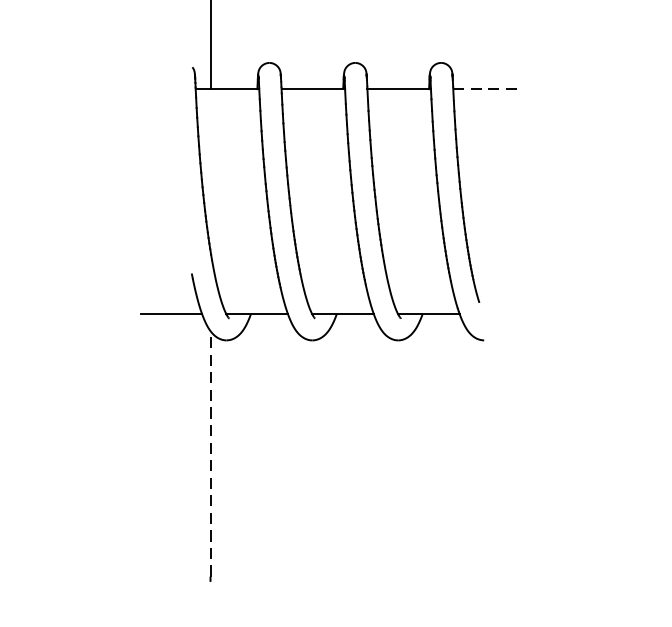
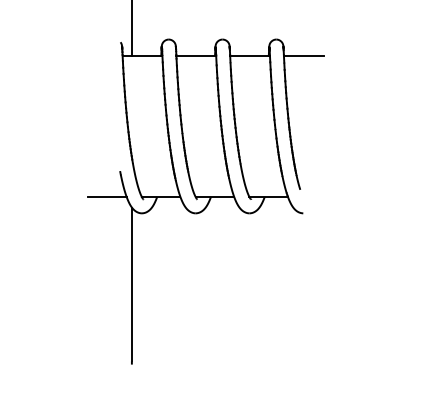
line: (484, 88) -> (303, 55), dashed -> solid
line: (209, 454) -> (131, 284), dashed -> solid

